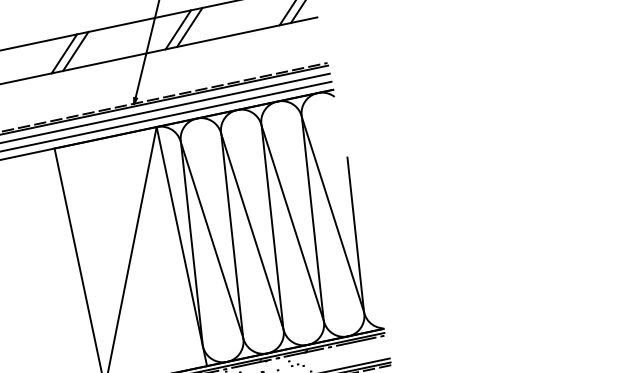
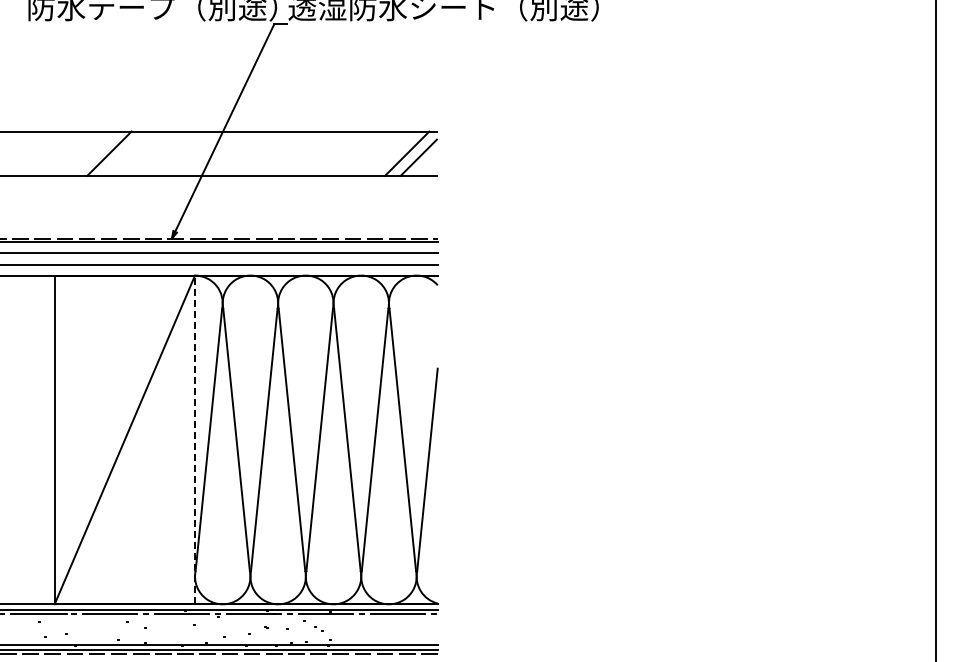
line: (189, 27) -> (266, 153), removed
line: (178, 29) -> (250, 153), removed
line: (64, 53) -> (93, 153), removed
line: (182, 246) -> (195, 439), solid -> dashed

